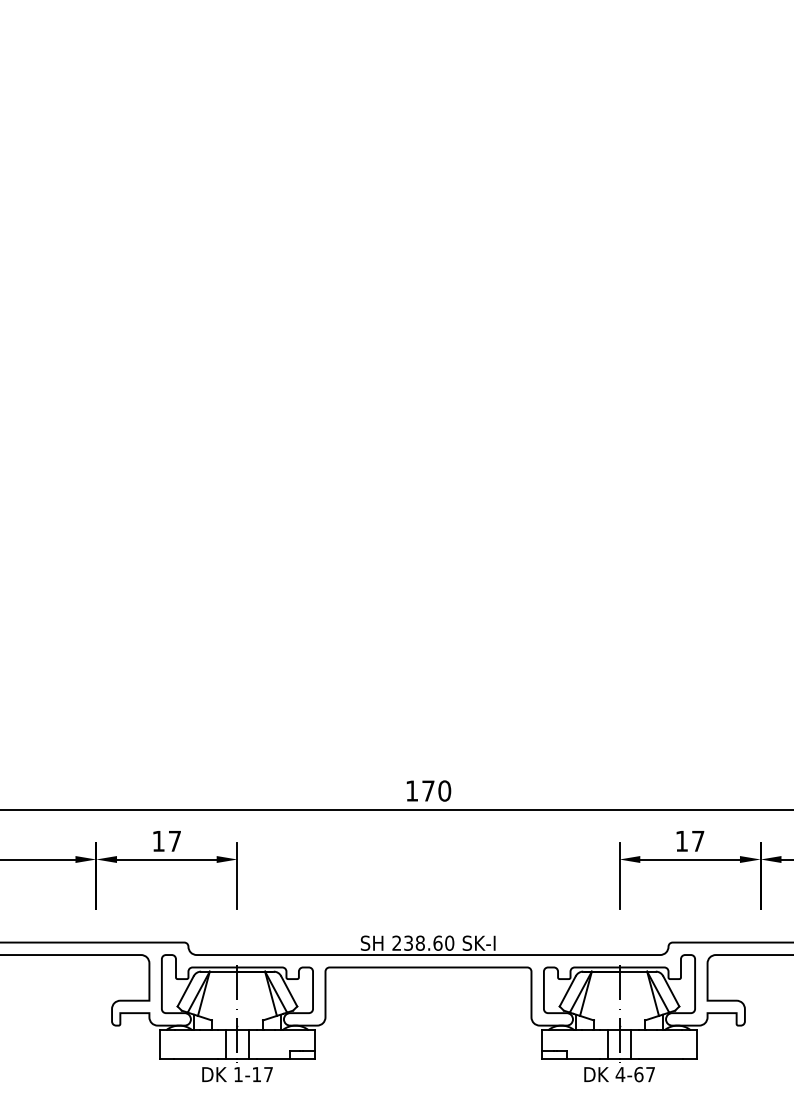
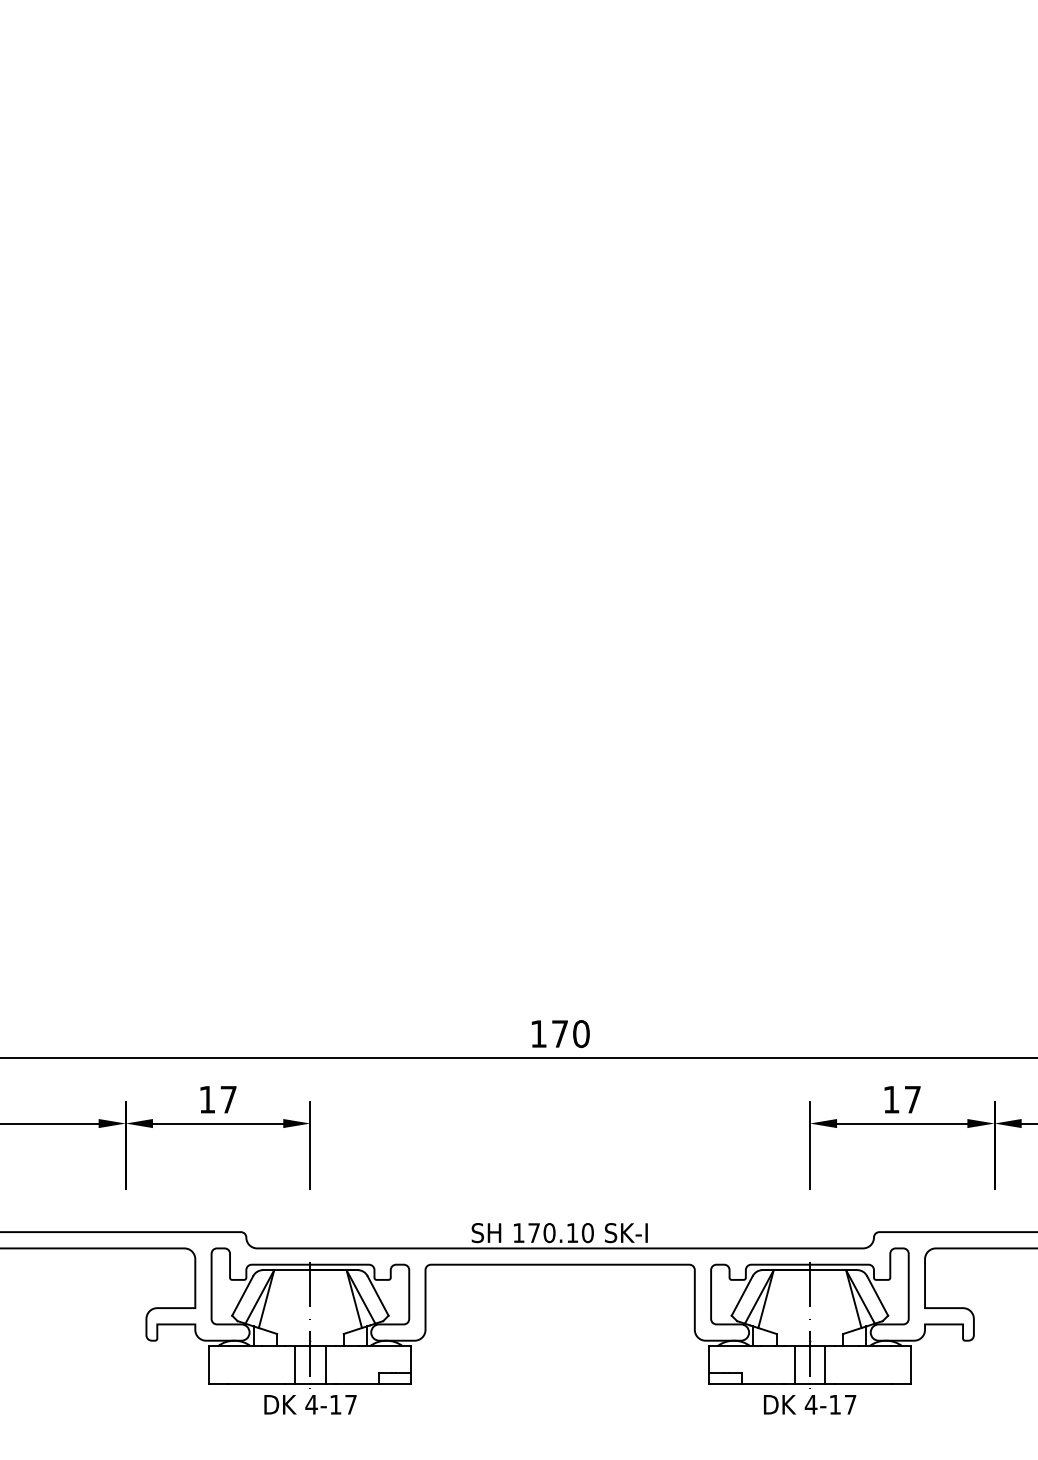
text: (417, 942) -> (545, 1232), 238.60 -> 170.10
text: (238, 1074) -> (311, 1404), 1-17 -> 4-17
text: (638, 1074) -> (834, 1404), 4-67 -> 4-17

